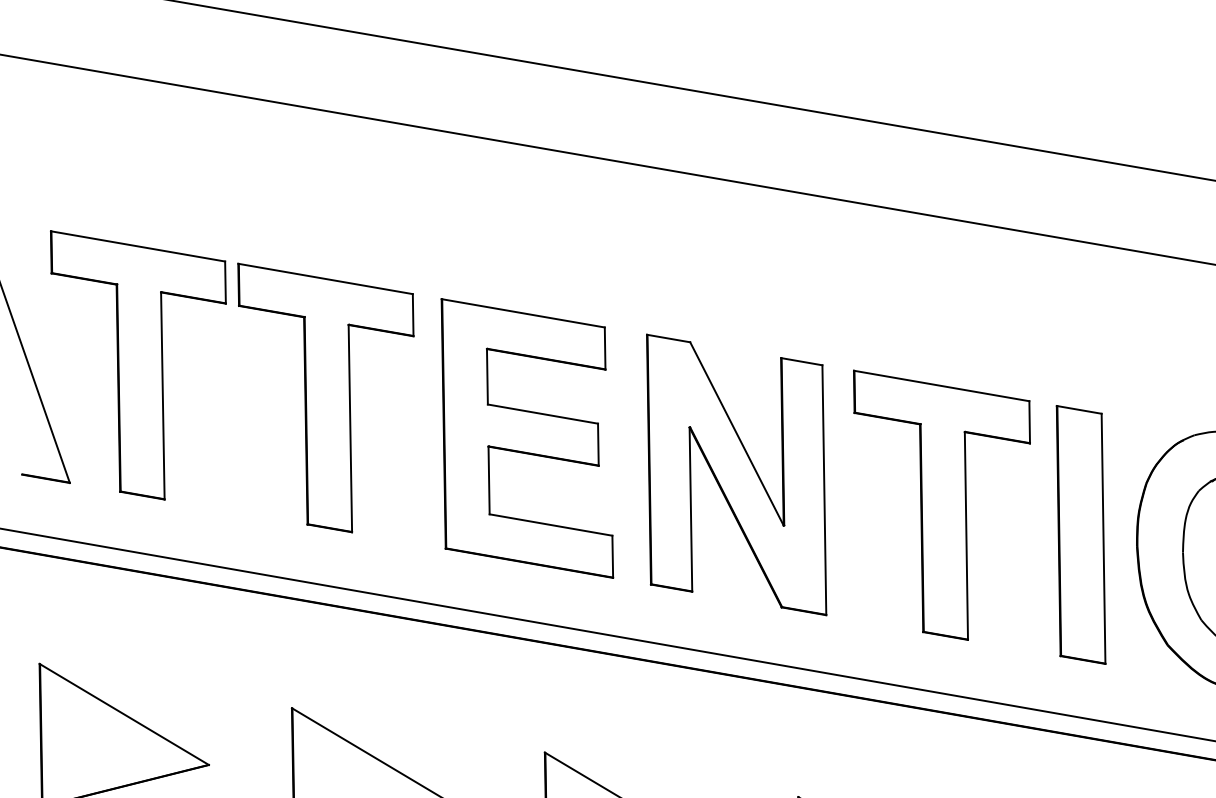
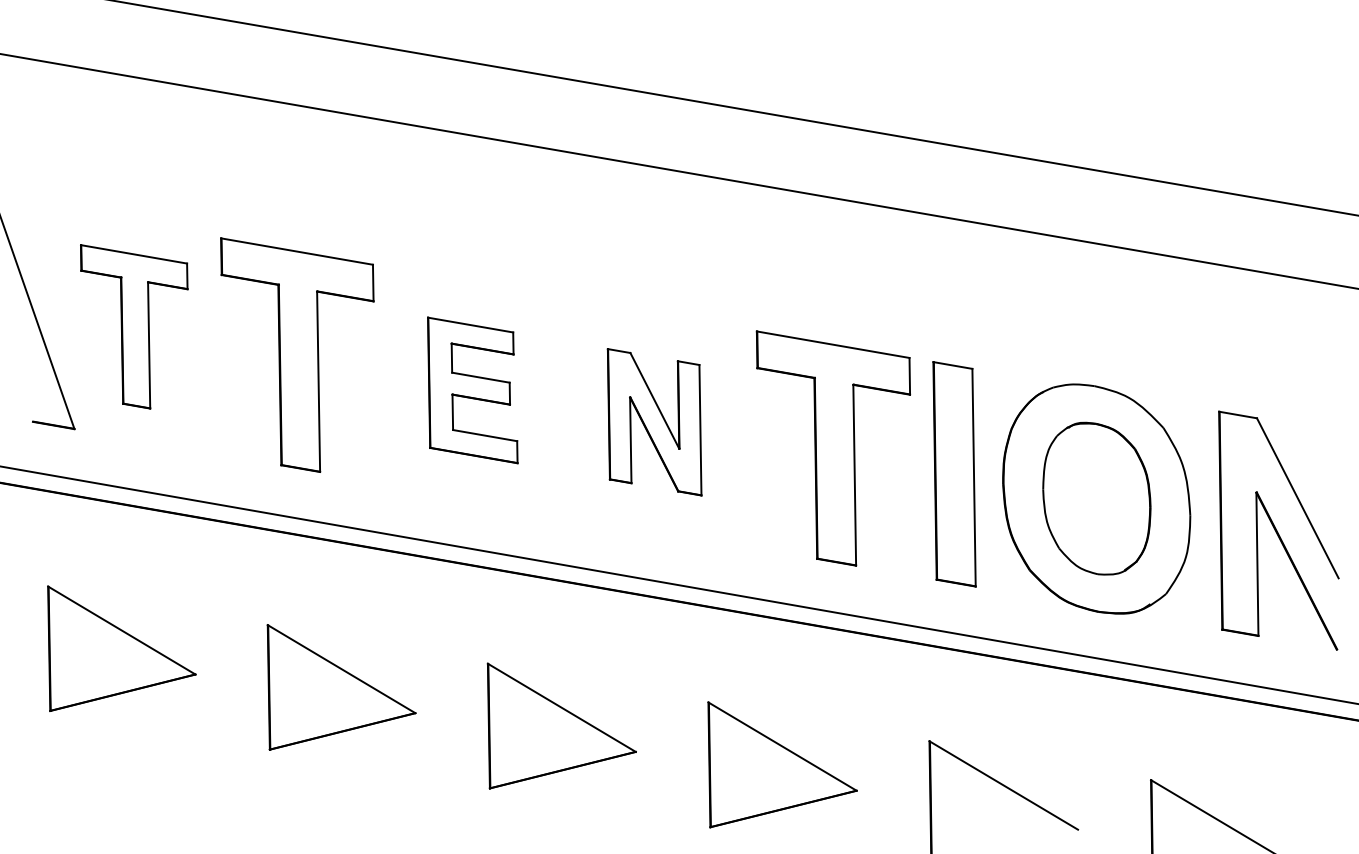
part: (138, 365) -> (134, 326), size x0.7
part: (527, 438) -> (472, 390), size x0.6
part: (736, 475) -> (654, 422), size x0.6

